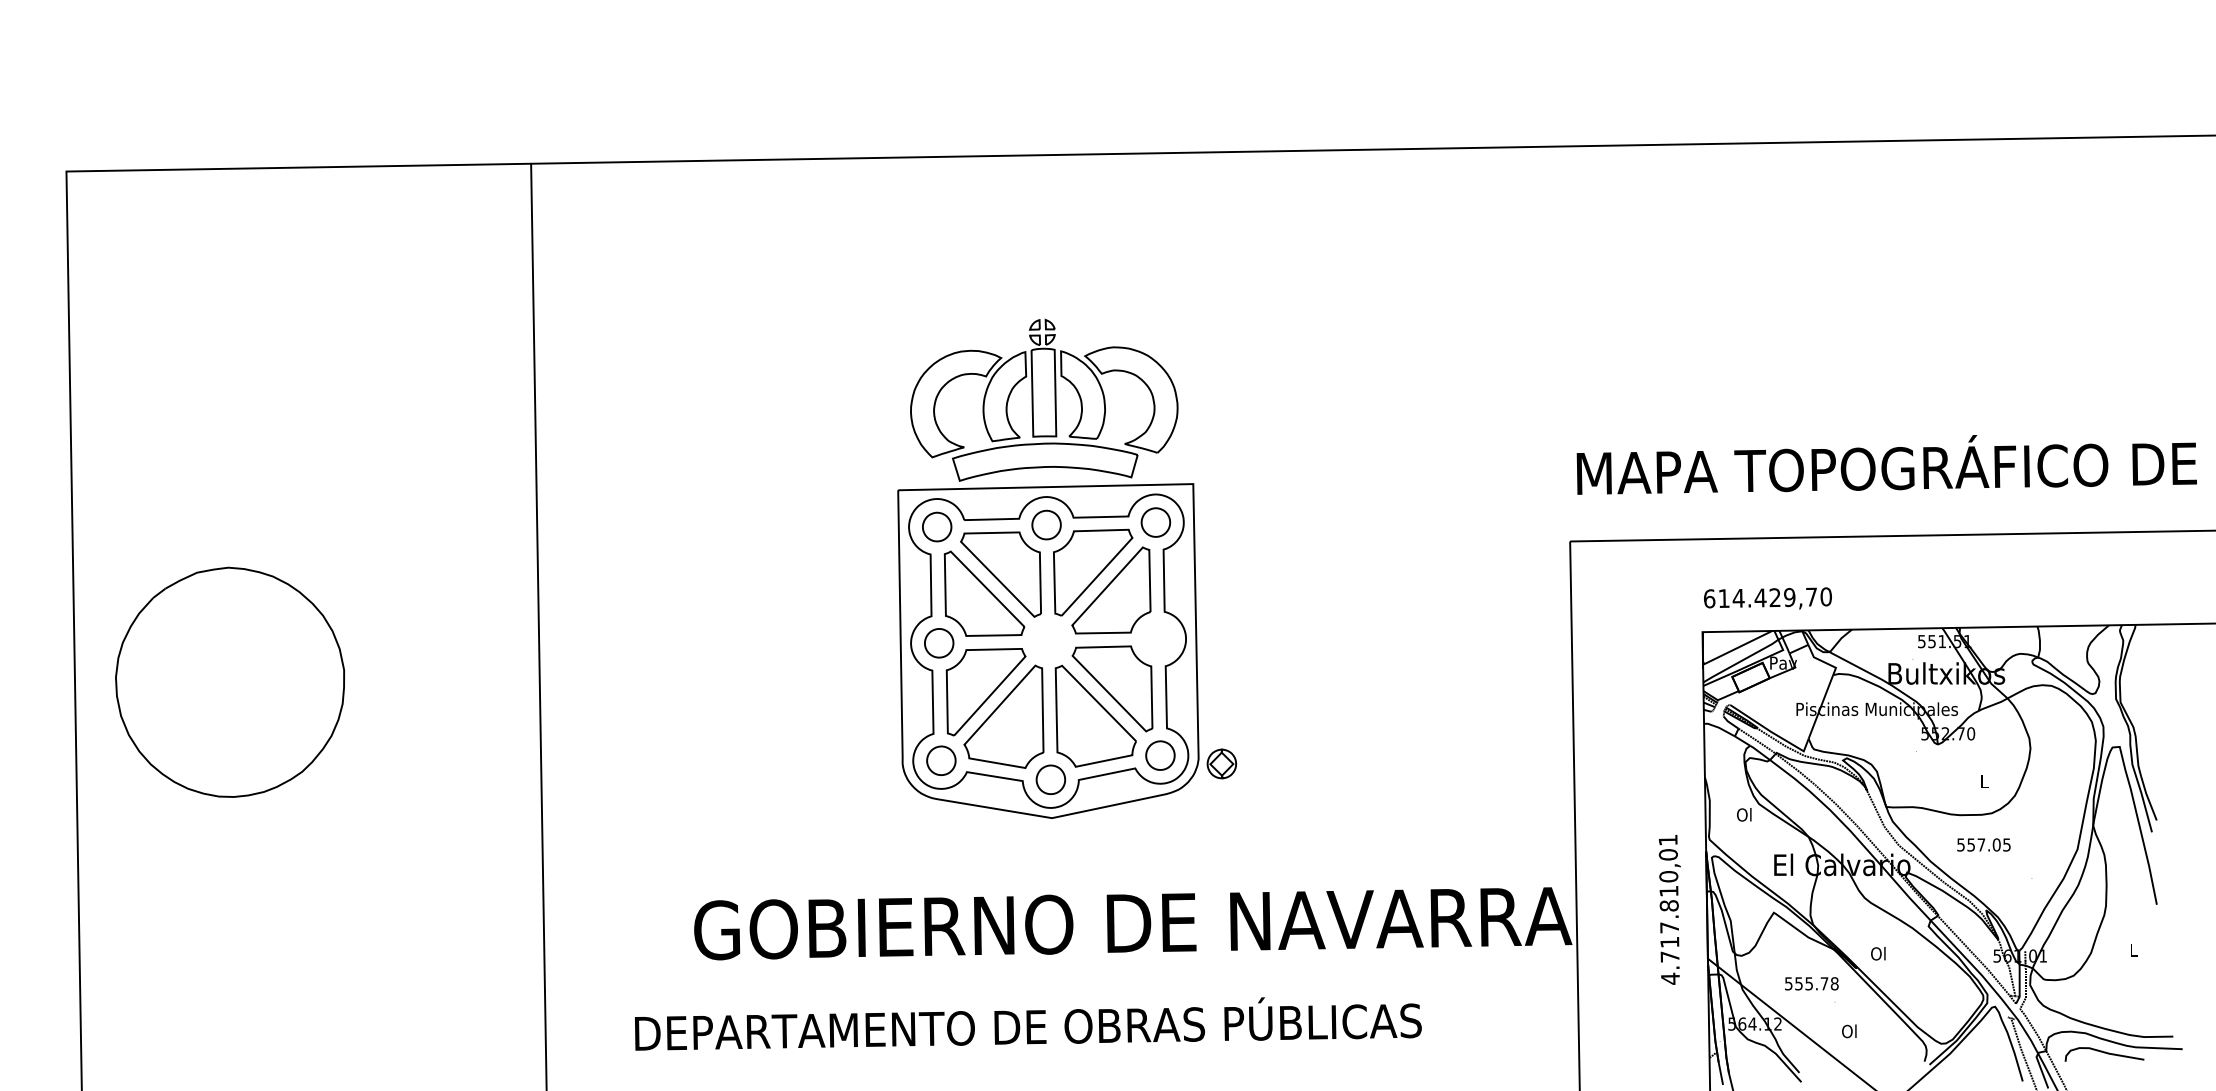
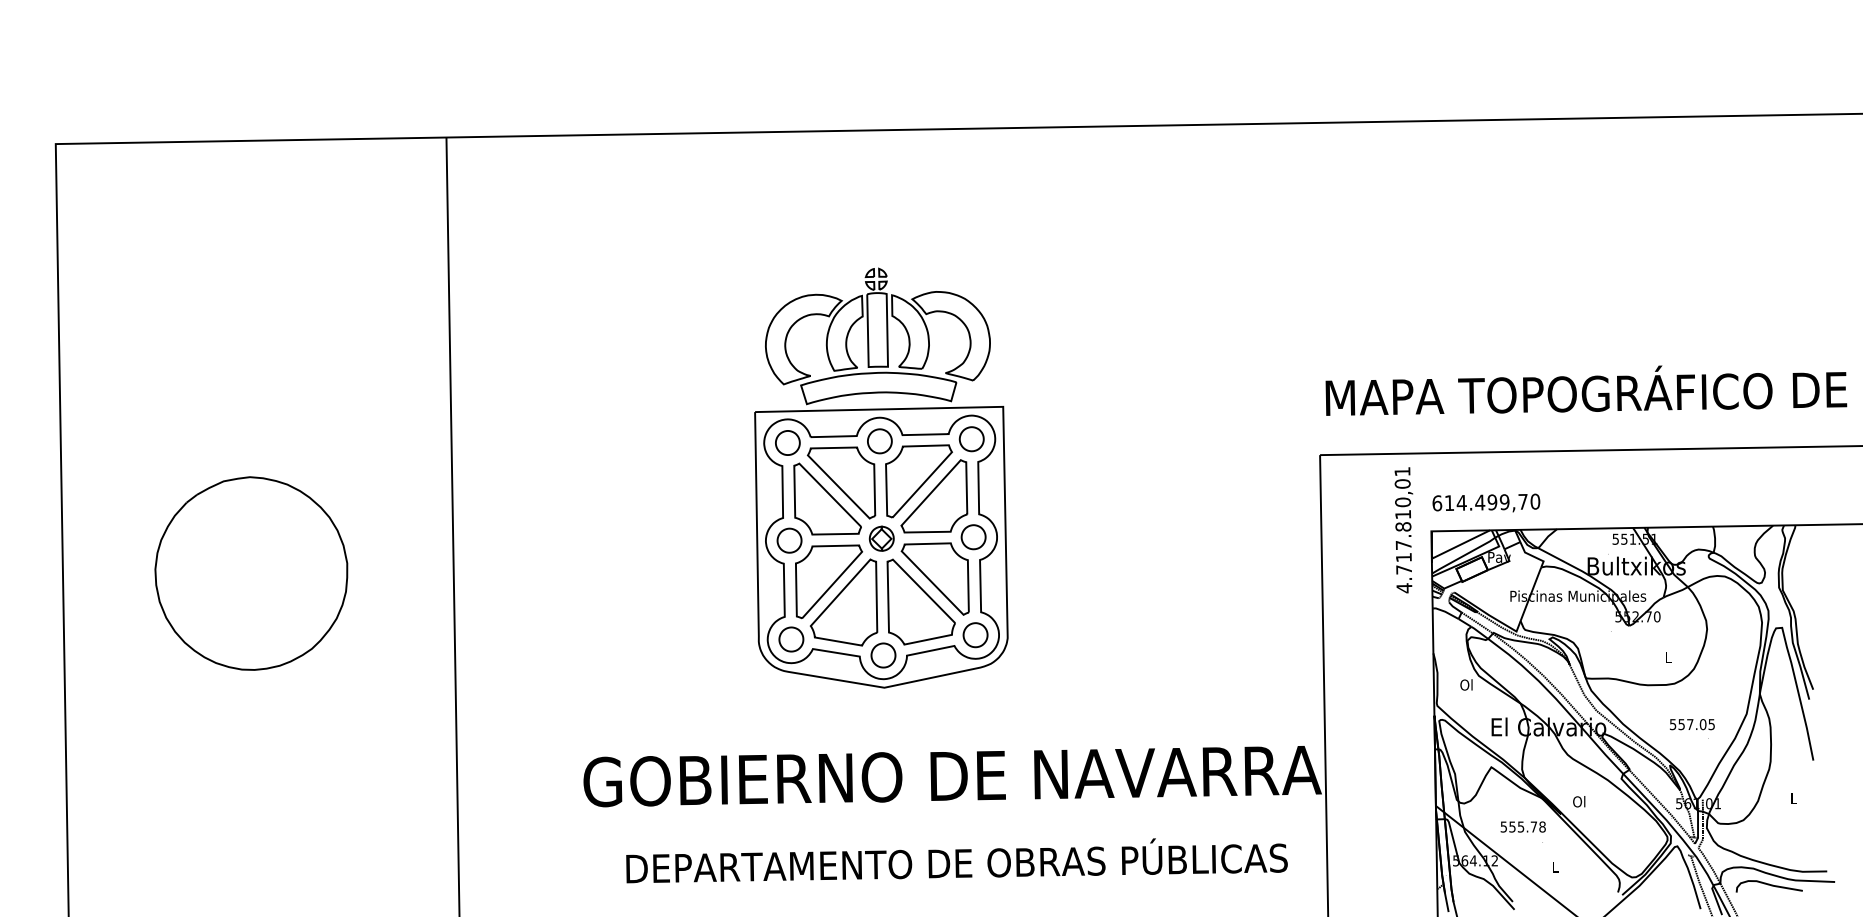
text: (1774, 597) -> (1491, 502), 614.429,70 -> 614.499,70
part: (1158, 638) -> (973, 536), added
part: (229, 681) -> (250, 572), moved
part: (1221, 763) -> (881, 538), moved
text: (1983, 844) -> (1692, 724), moved
text: (1669, 909) -> (1403, 529), moved
text: (1028, 1023) -> (957, 860), moved
text: (1849, 1031) -> (1554, 867), Ol -> L

